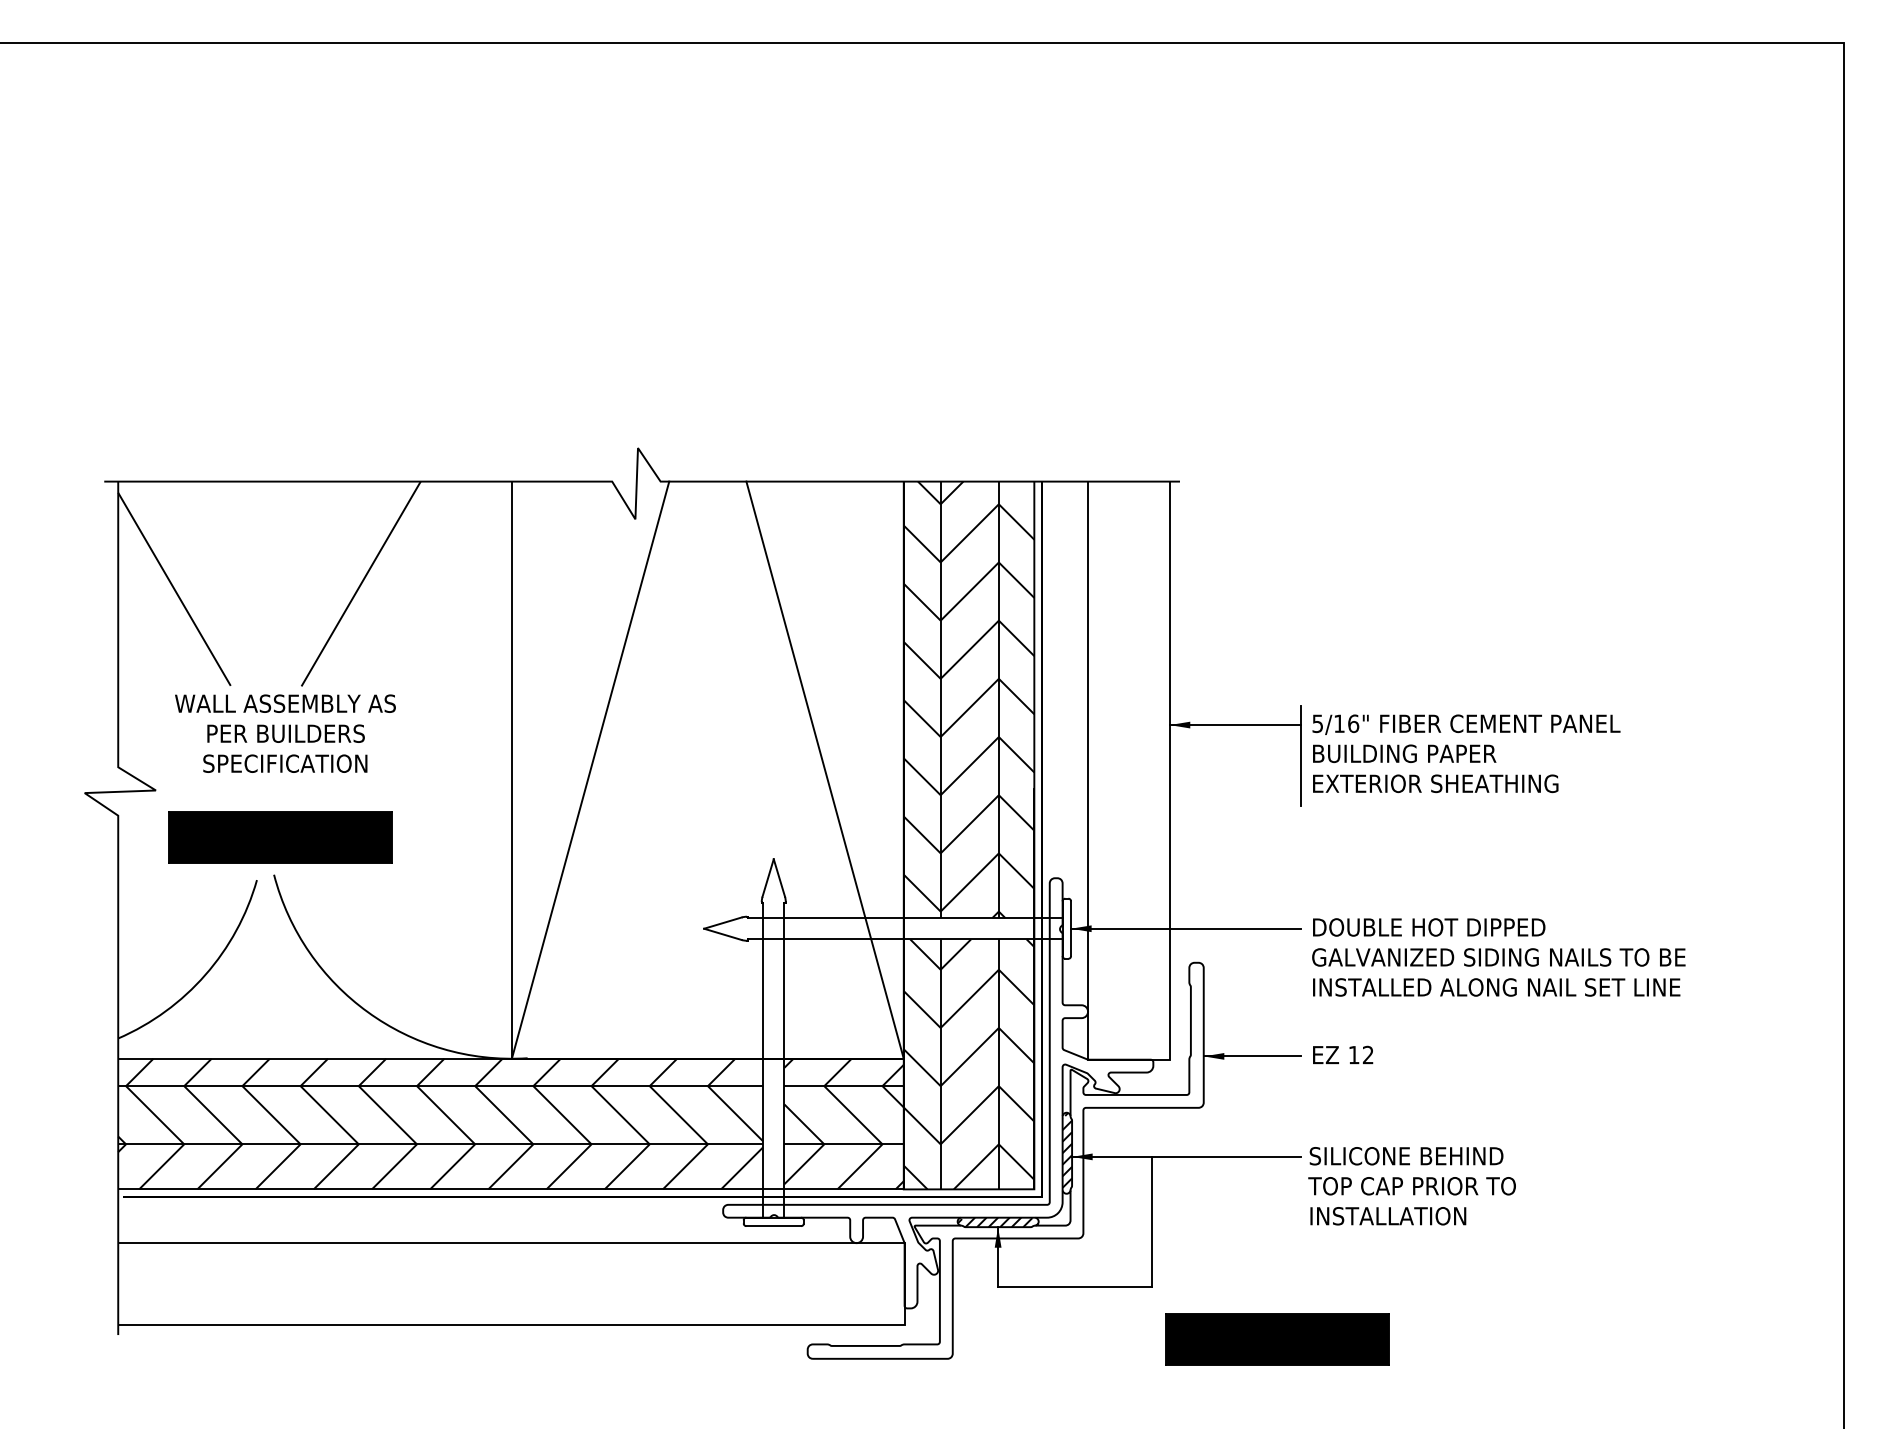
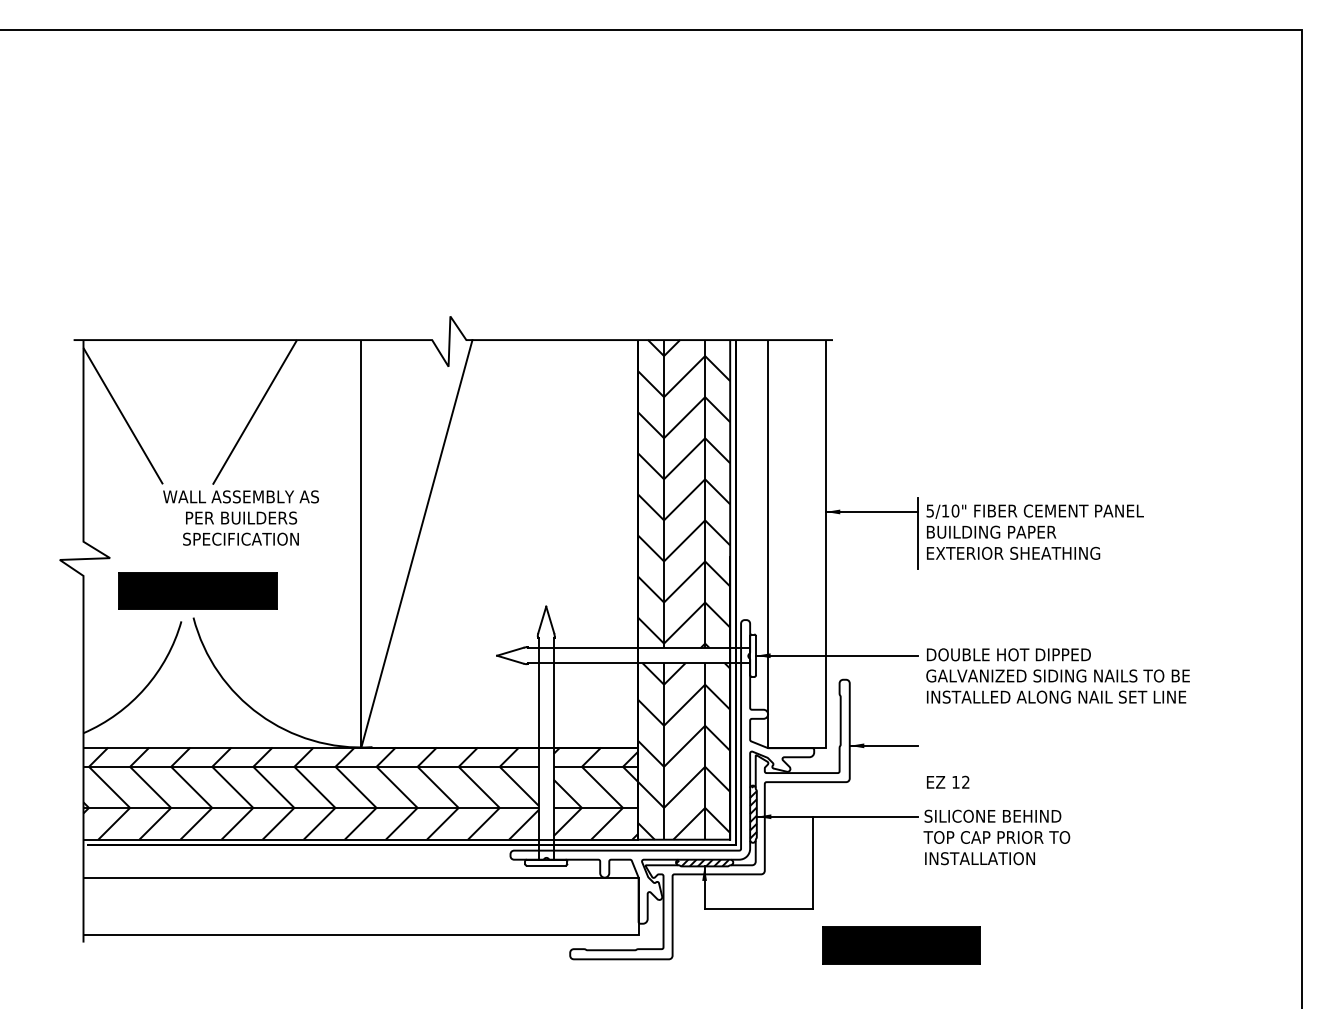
text: (1353, 723) -> (955, 510), 5/16" -> 5/10"
text: (285, 733) -> (241, 517), moved
line: (824, 769) -> (582, 543), removed
text: (1343, 1054) -> (948, 781), moved

